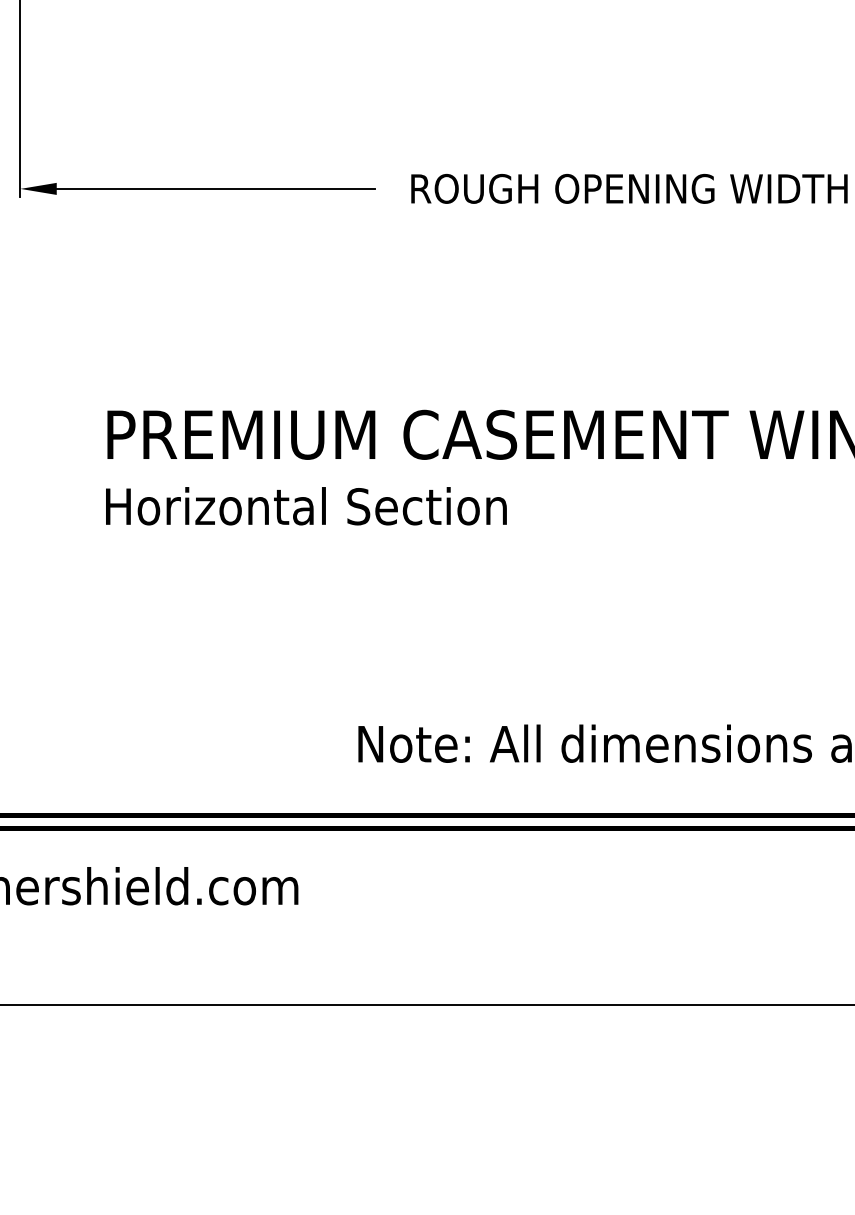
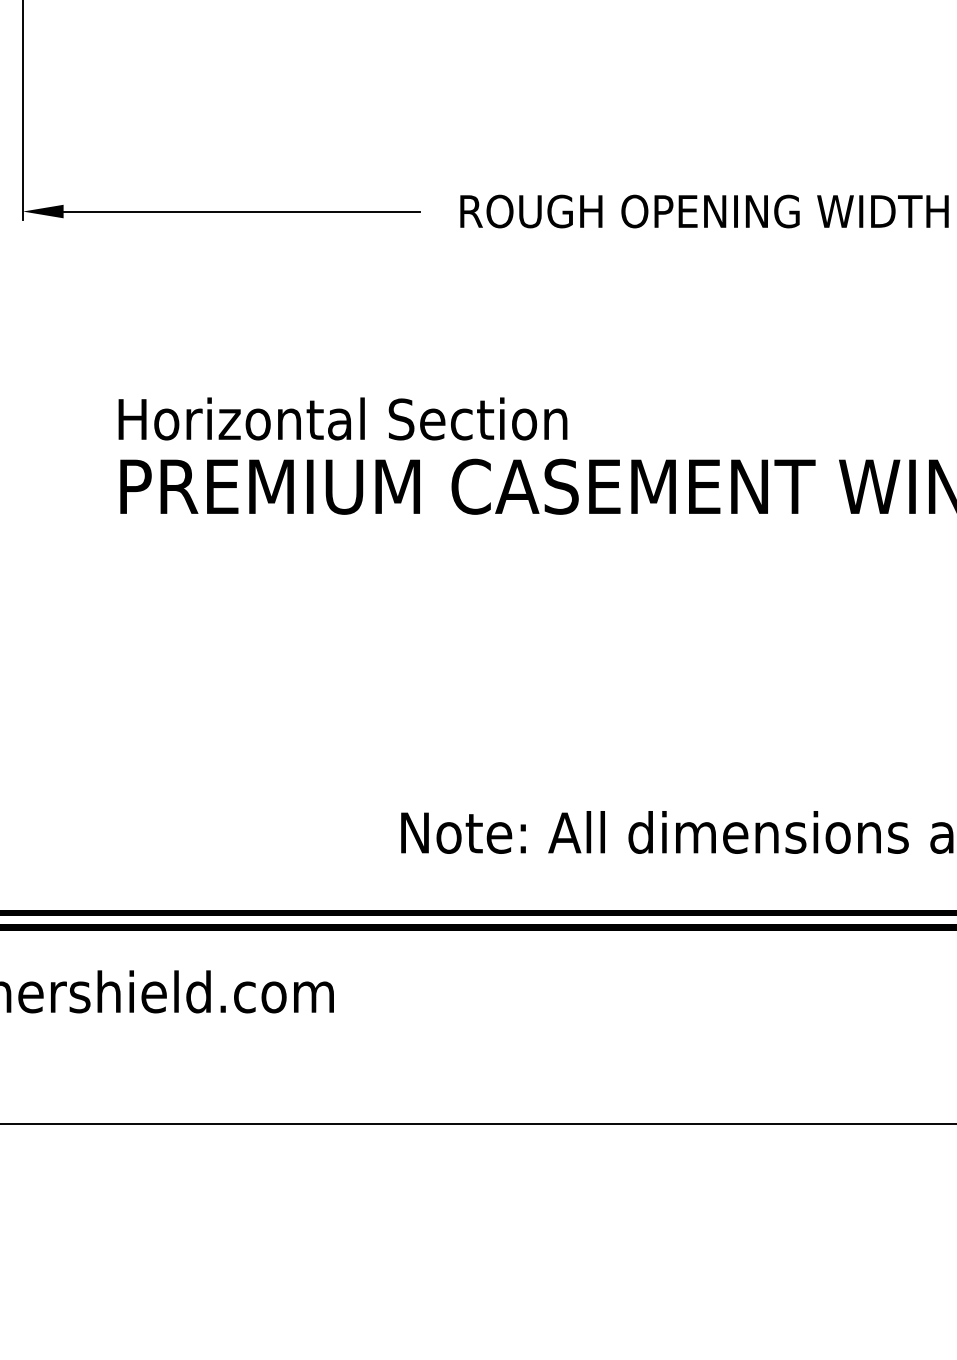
text: (306, 506) -> (343, 419), moved

